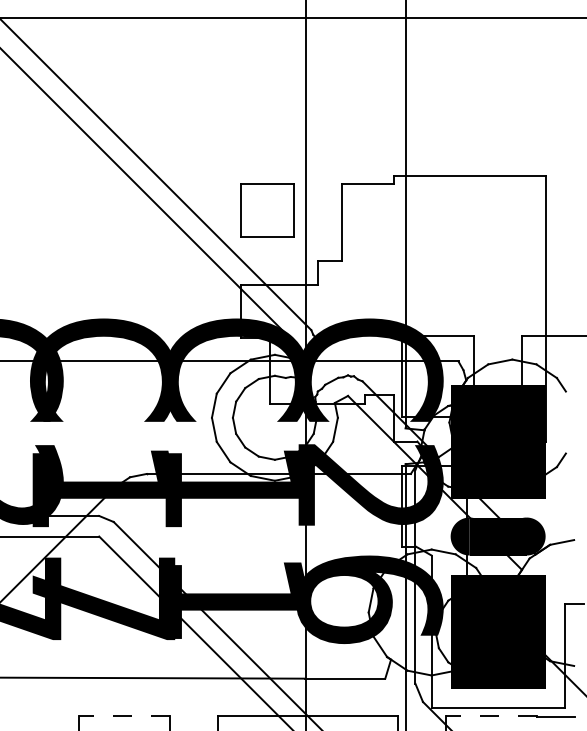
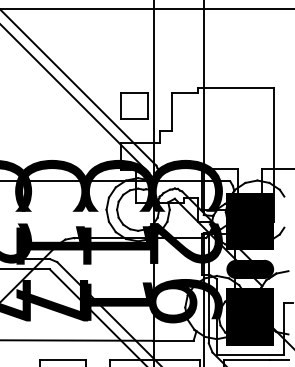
line: (124, 715) -> (62, 359), dashed -> solid
line: (490, 715) -> (246, 359), dashed -> solid

